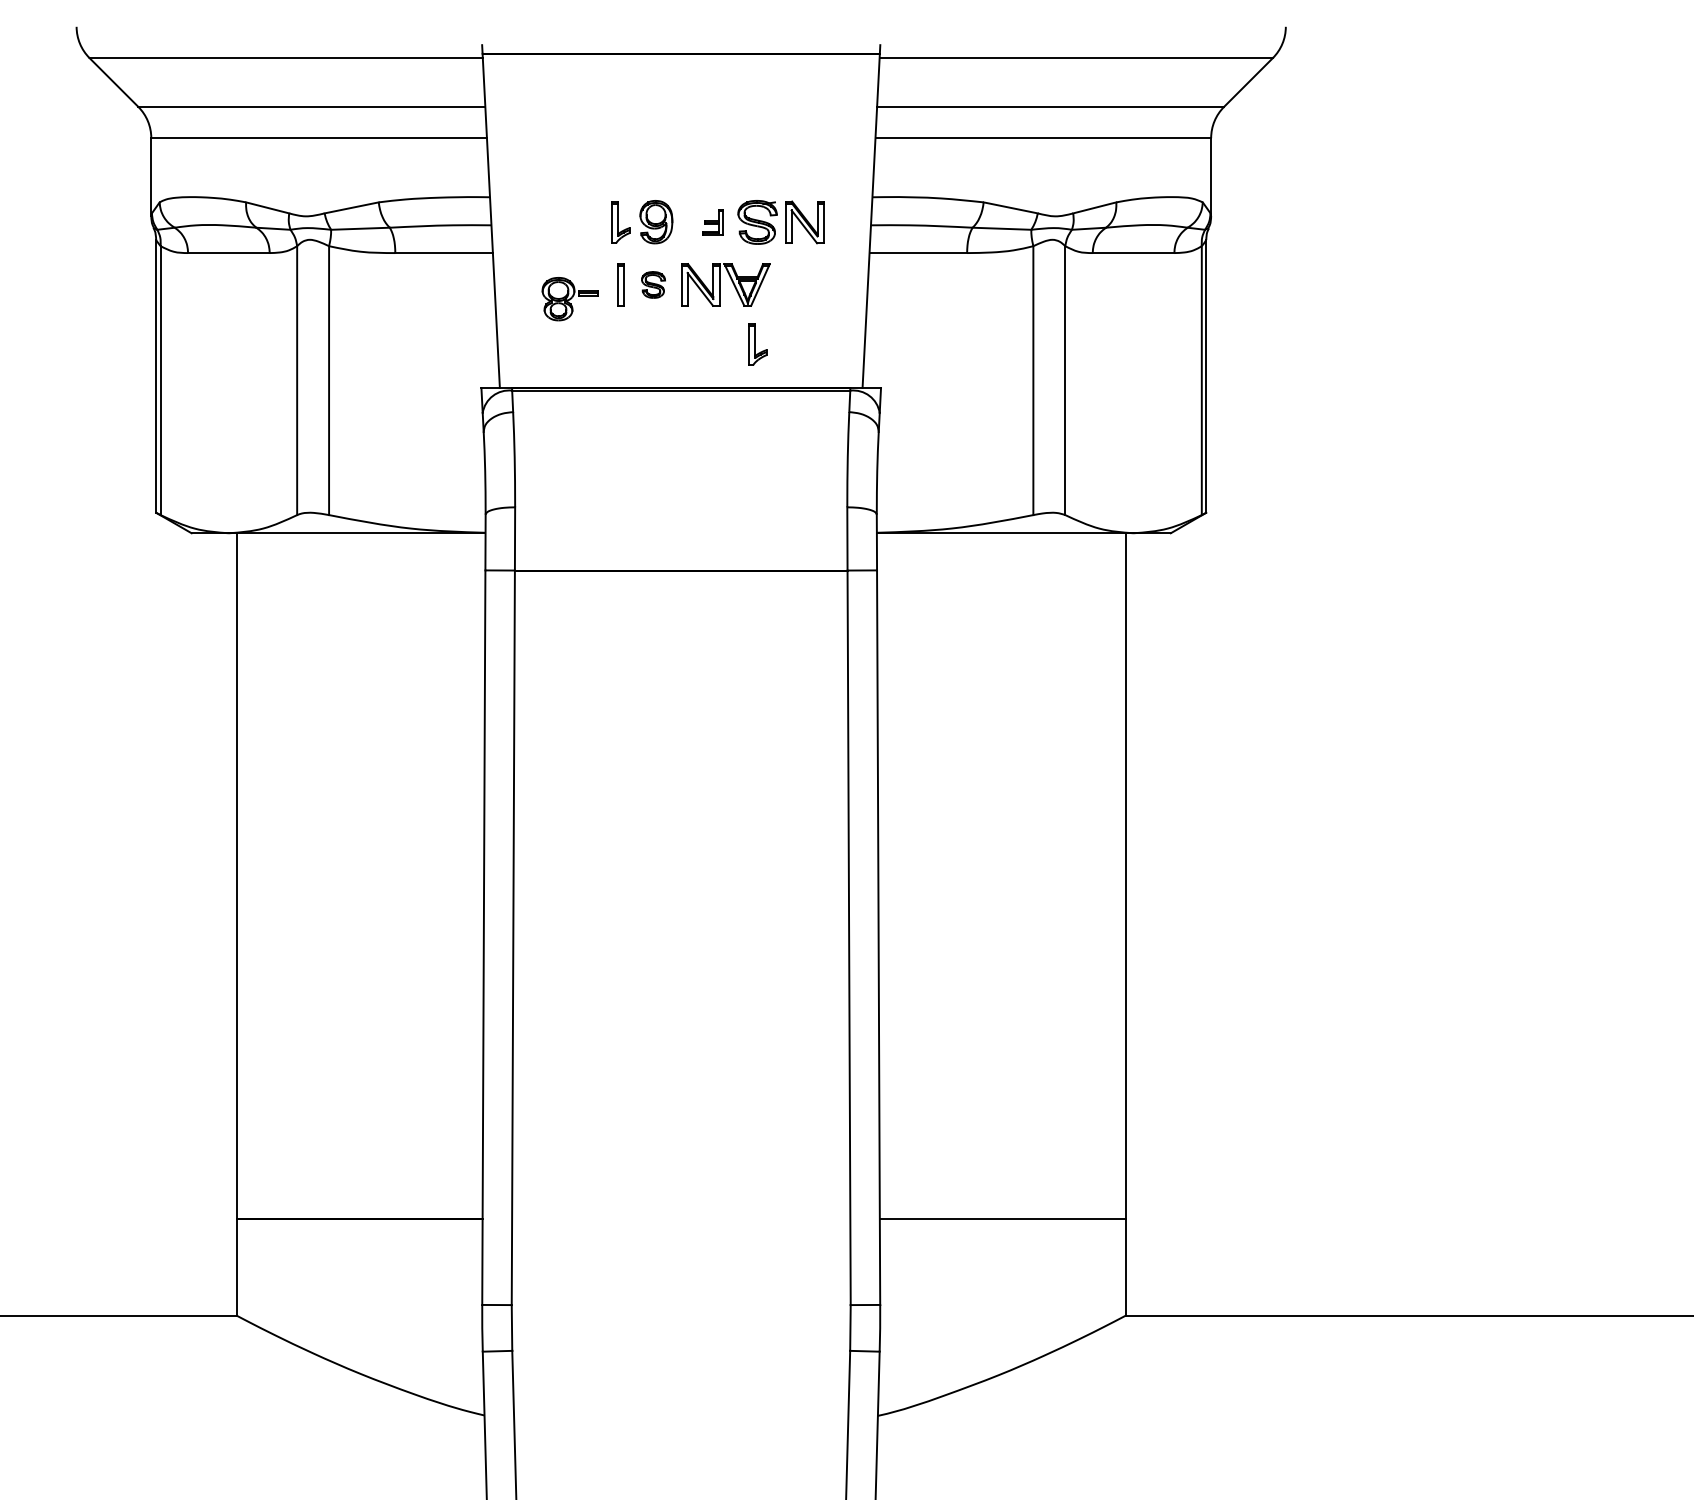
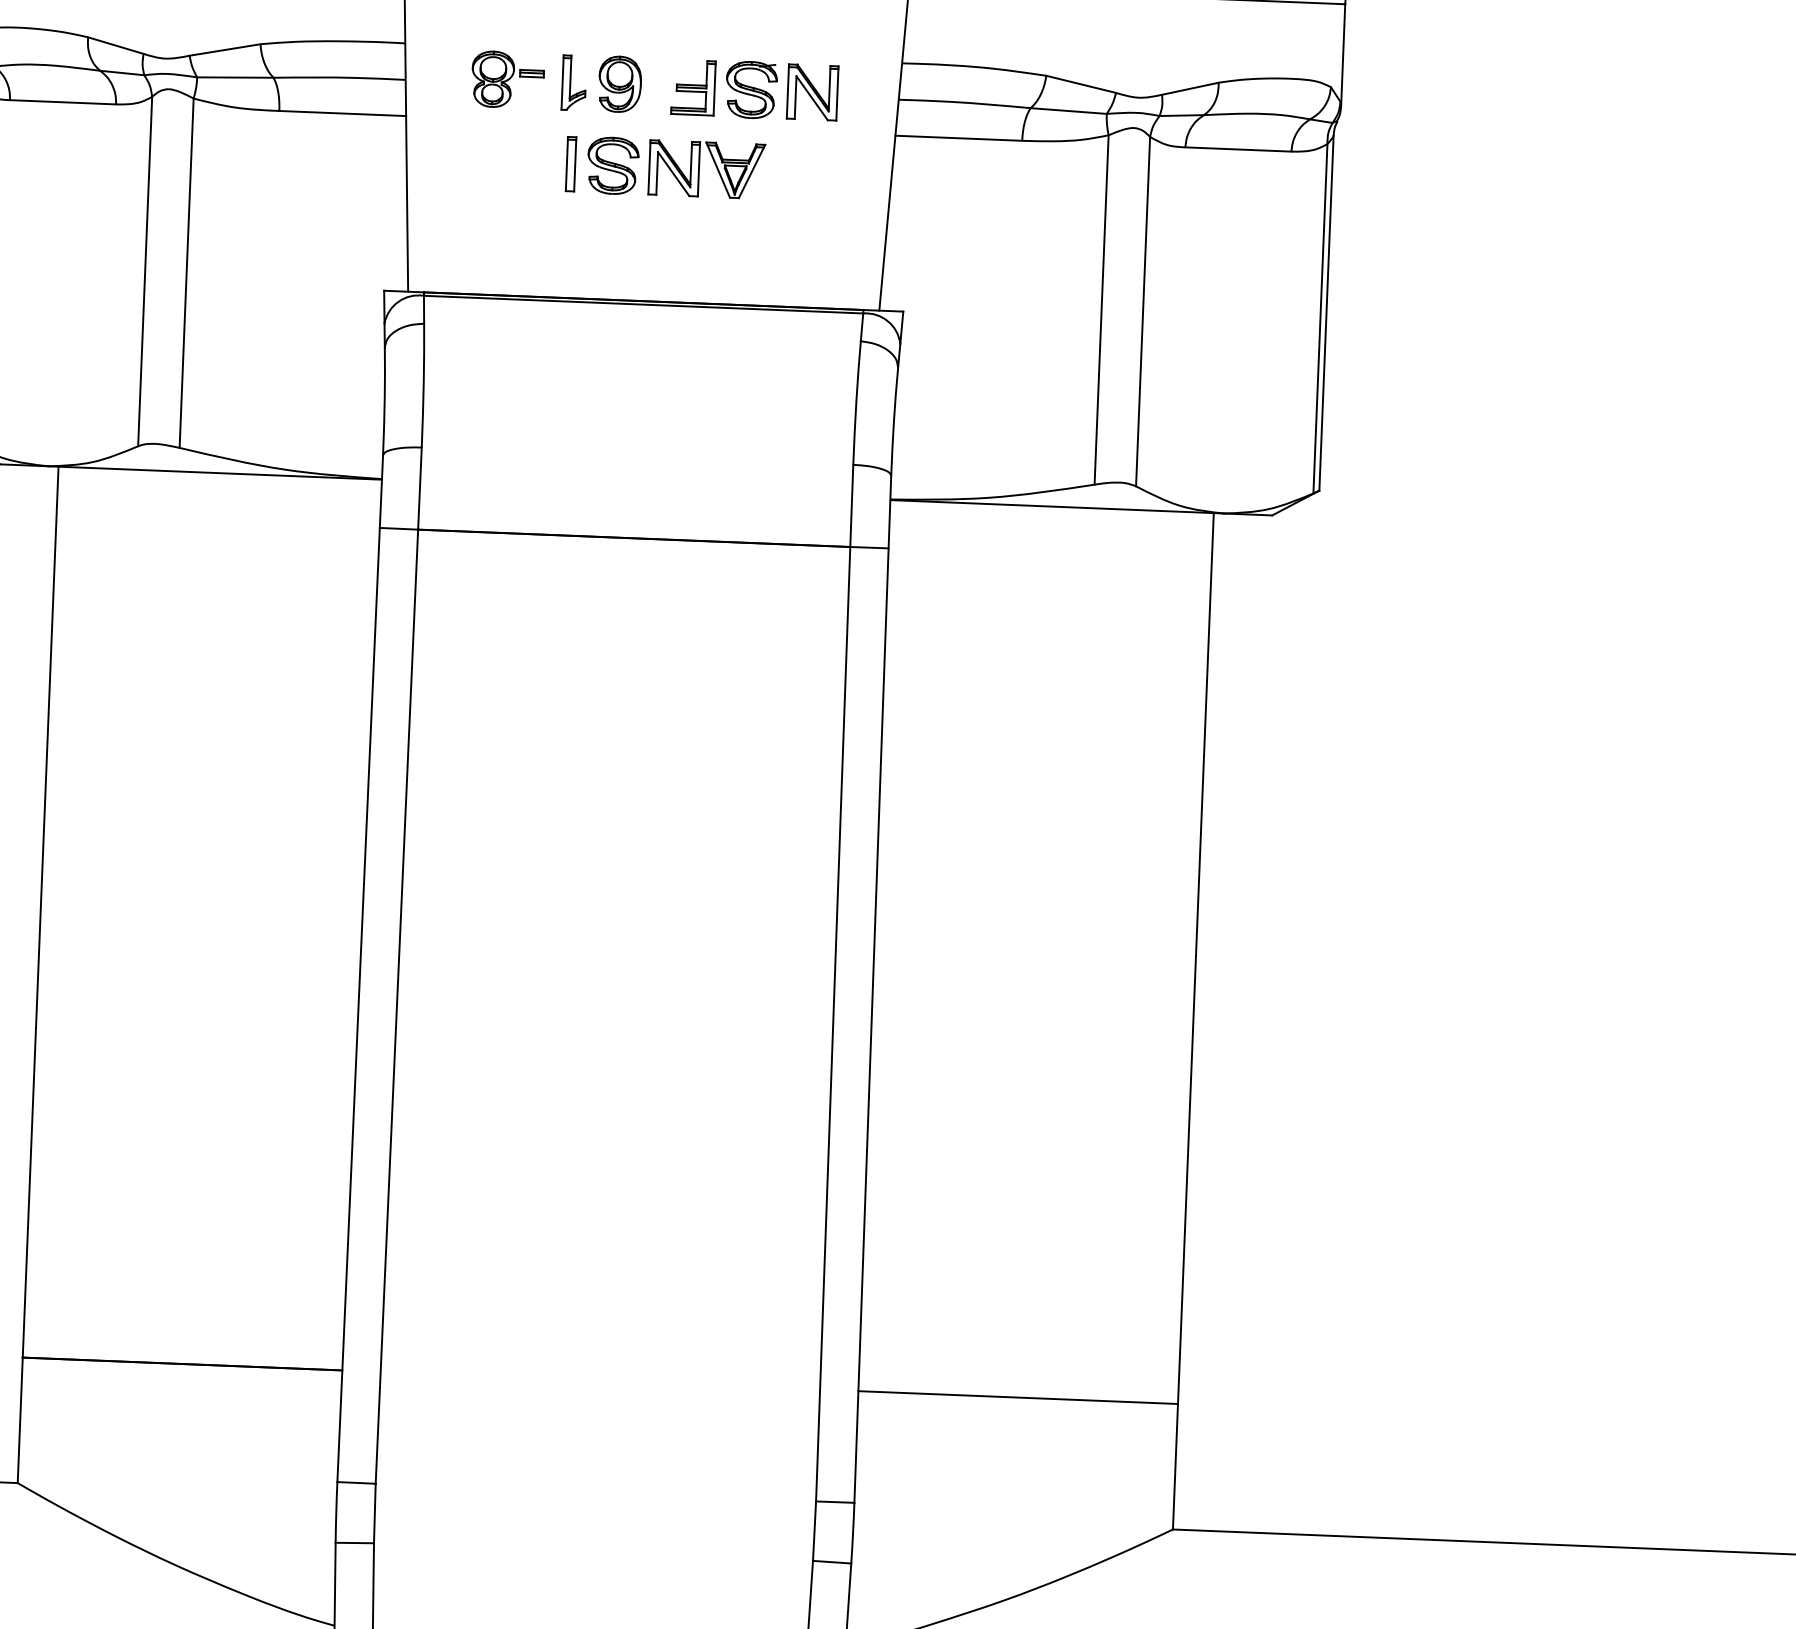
part: (712, 222) -> (693, 87), size x1.67
part: (653, 284) -> (613, 165), size x1.67
part: (569, 299) -> (507, 80), moved
part: (757, 344) -> (745, 248), removed

